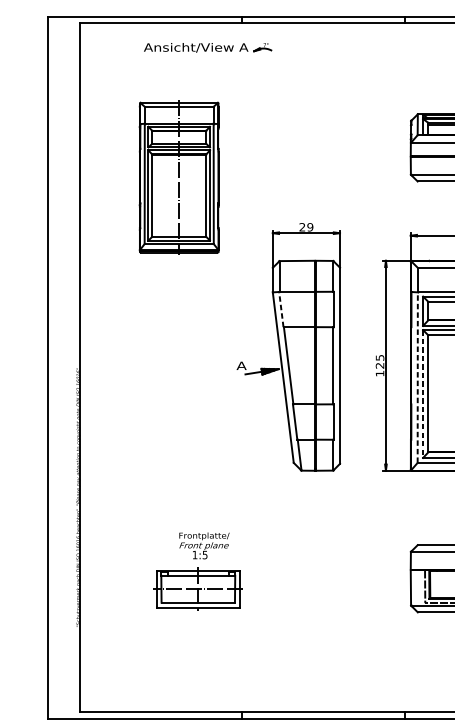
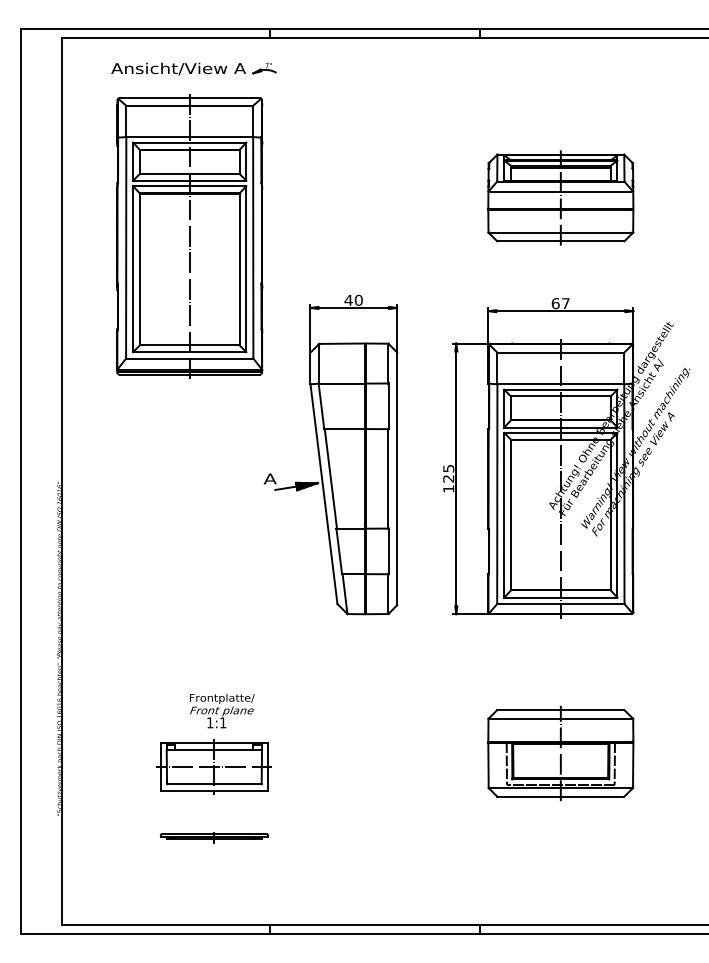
part: (207, 47) -> (193, 68), moved
part: (178, 177) -> (189, 236), size x1.43
text: (306, 226) -> (353, 299), 29 -> 40
line: (281, 309) -> (321, 406), dashed -> solid
line: (417, 377) -> (497, 494), dashed -> solid
line: (423, 394) -> (504, 515), dashed -> solid
text: (205, 554) -> (223, 722), 1:5 -> 1:1
part: (198, 643) -> (214, 837), added

